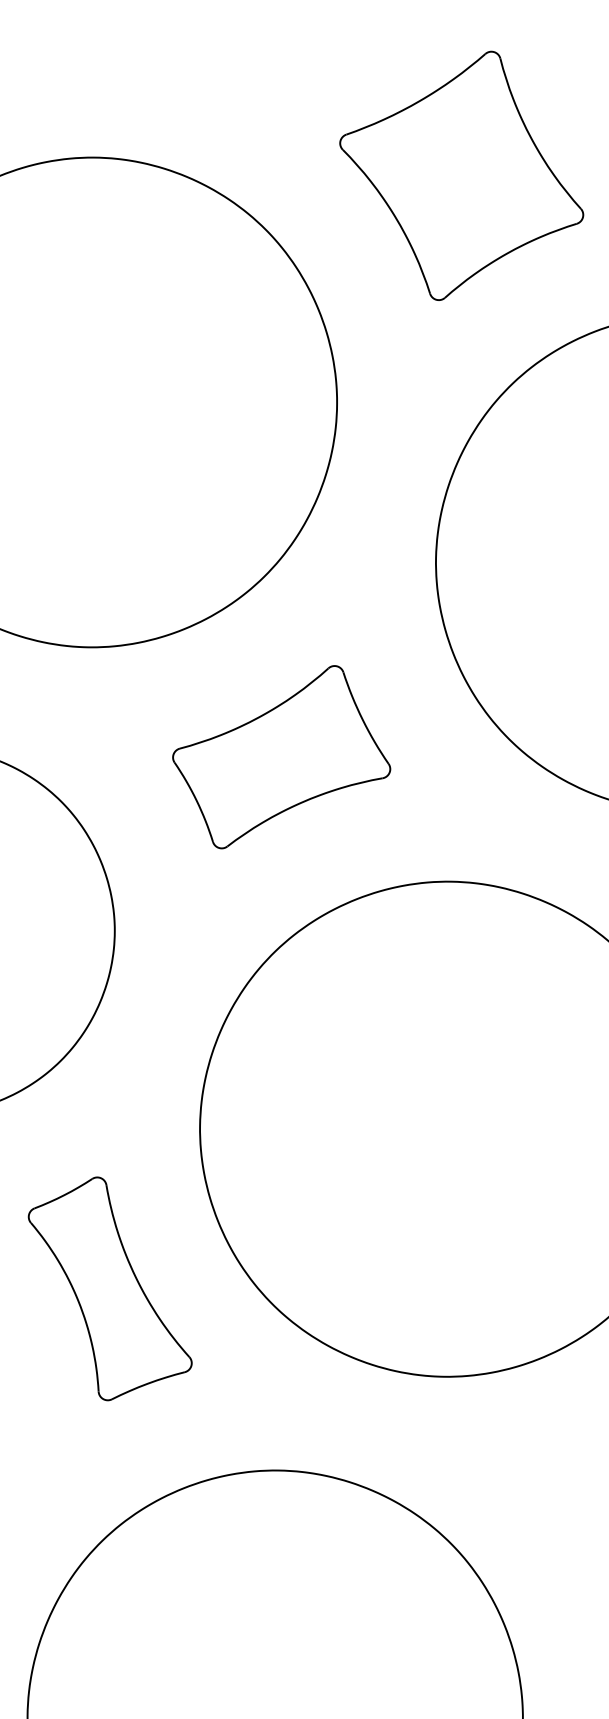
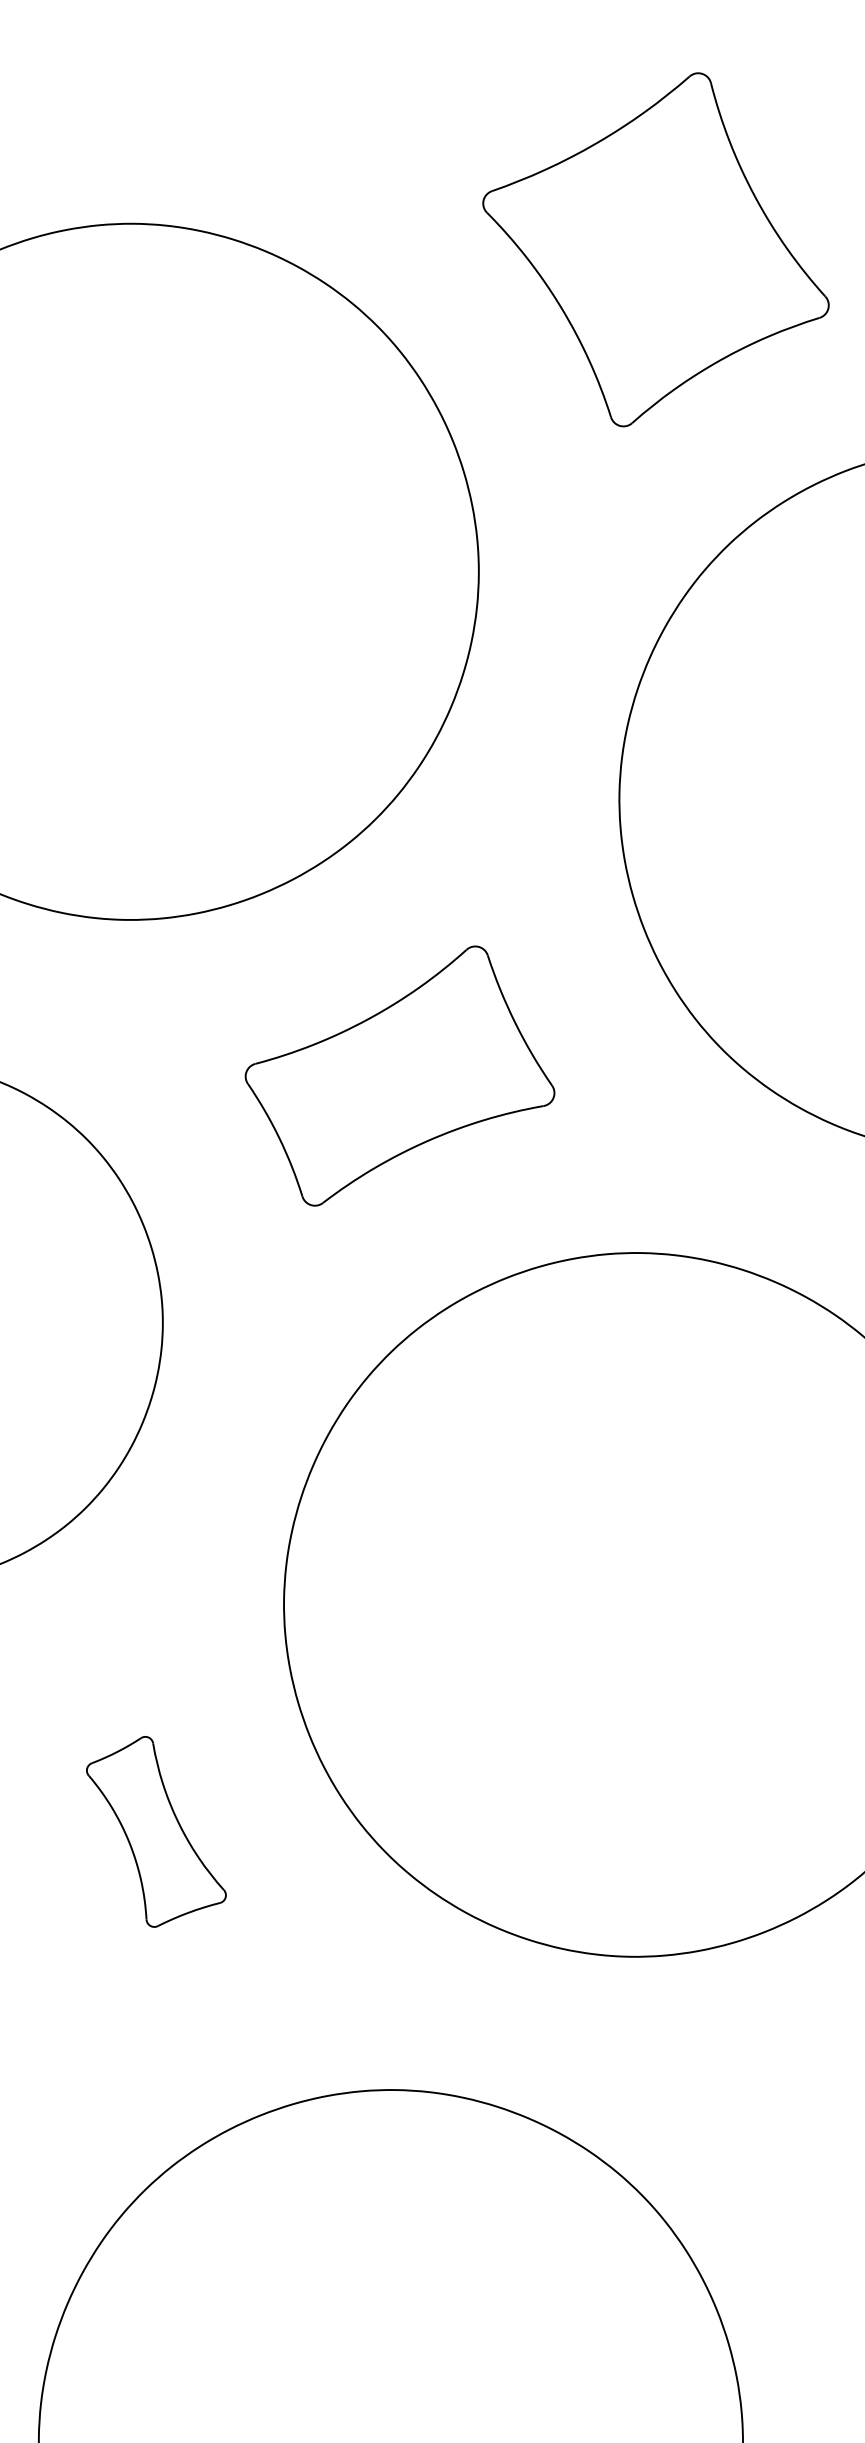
part: (110, 1288) -> (156, 1831), size x0.6

